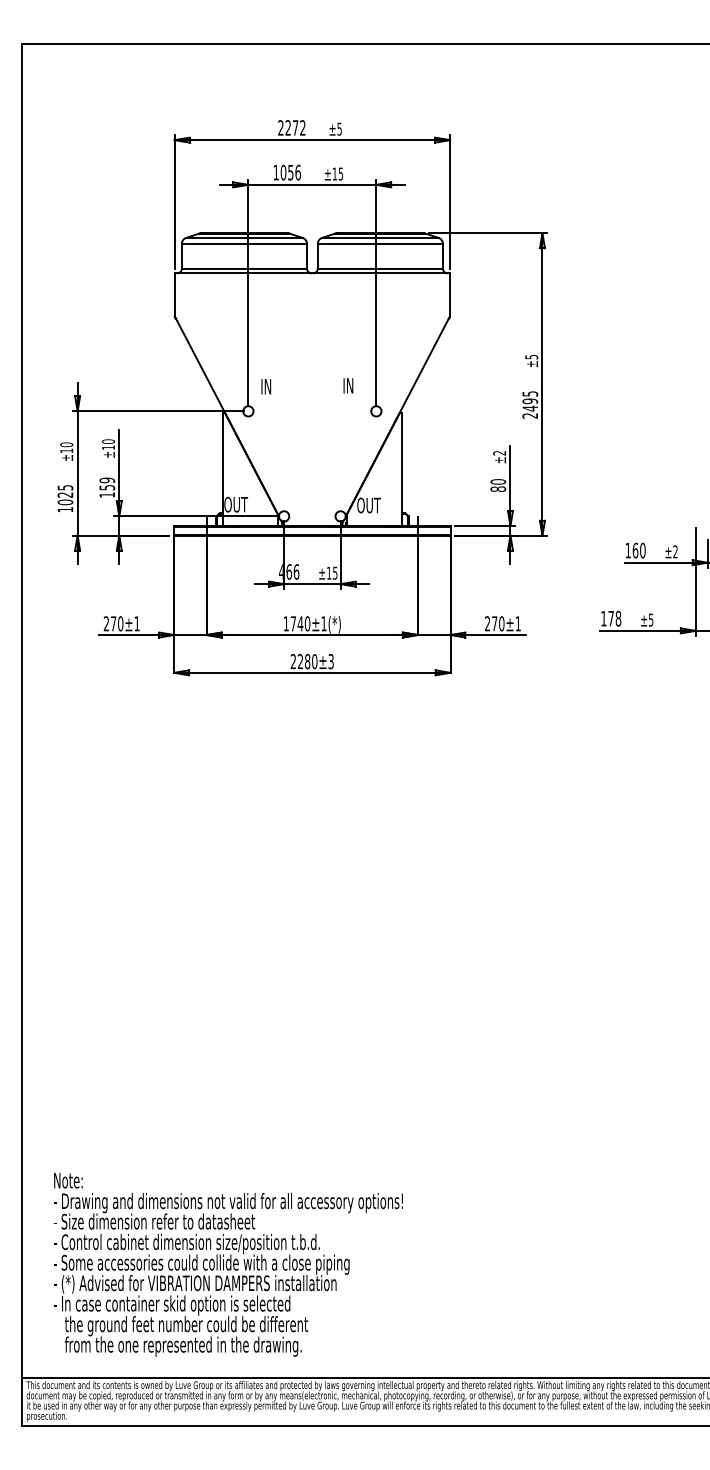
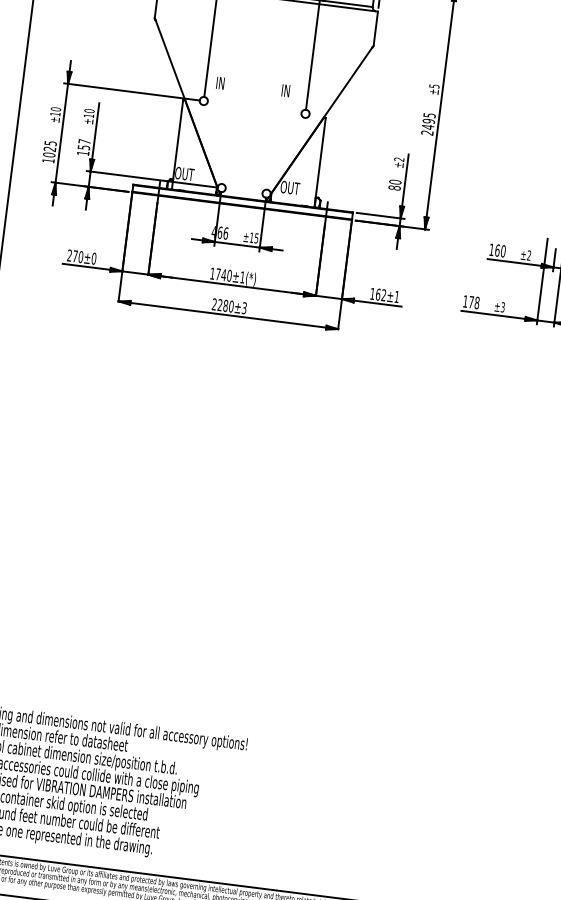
text: (107, 480) -> (84, 141), 159 -> 157
text: (651, 619) -> (503, 306), ±5 -> ±3
text: (136, 623) -> (93, 258), 270±1 -> 270±0
text: (494, 623) -> (378, 294), 270±1 -> 162±1

